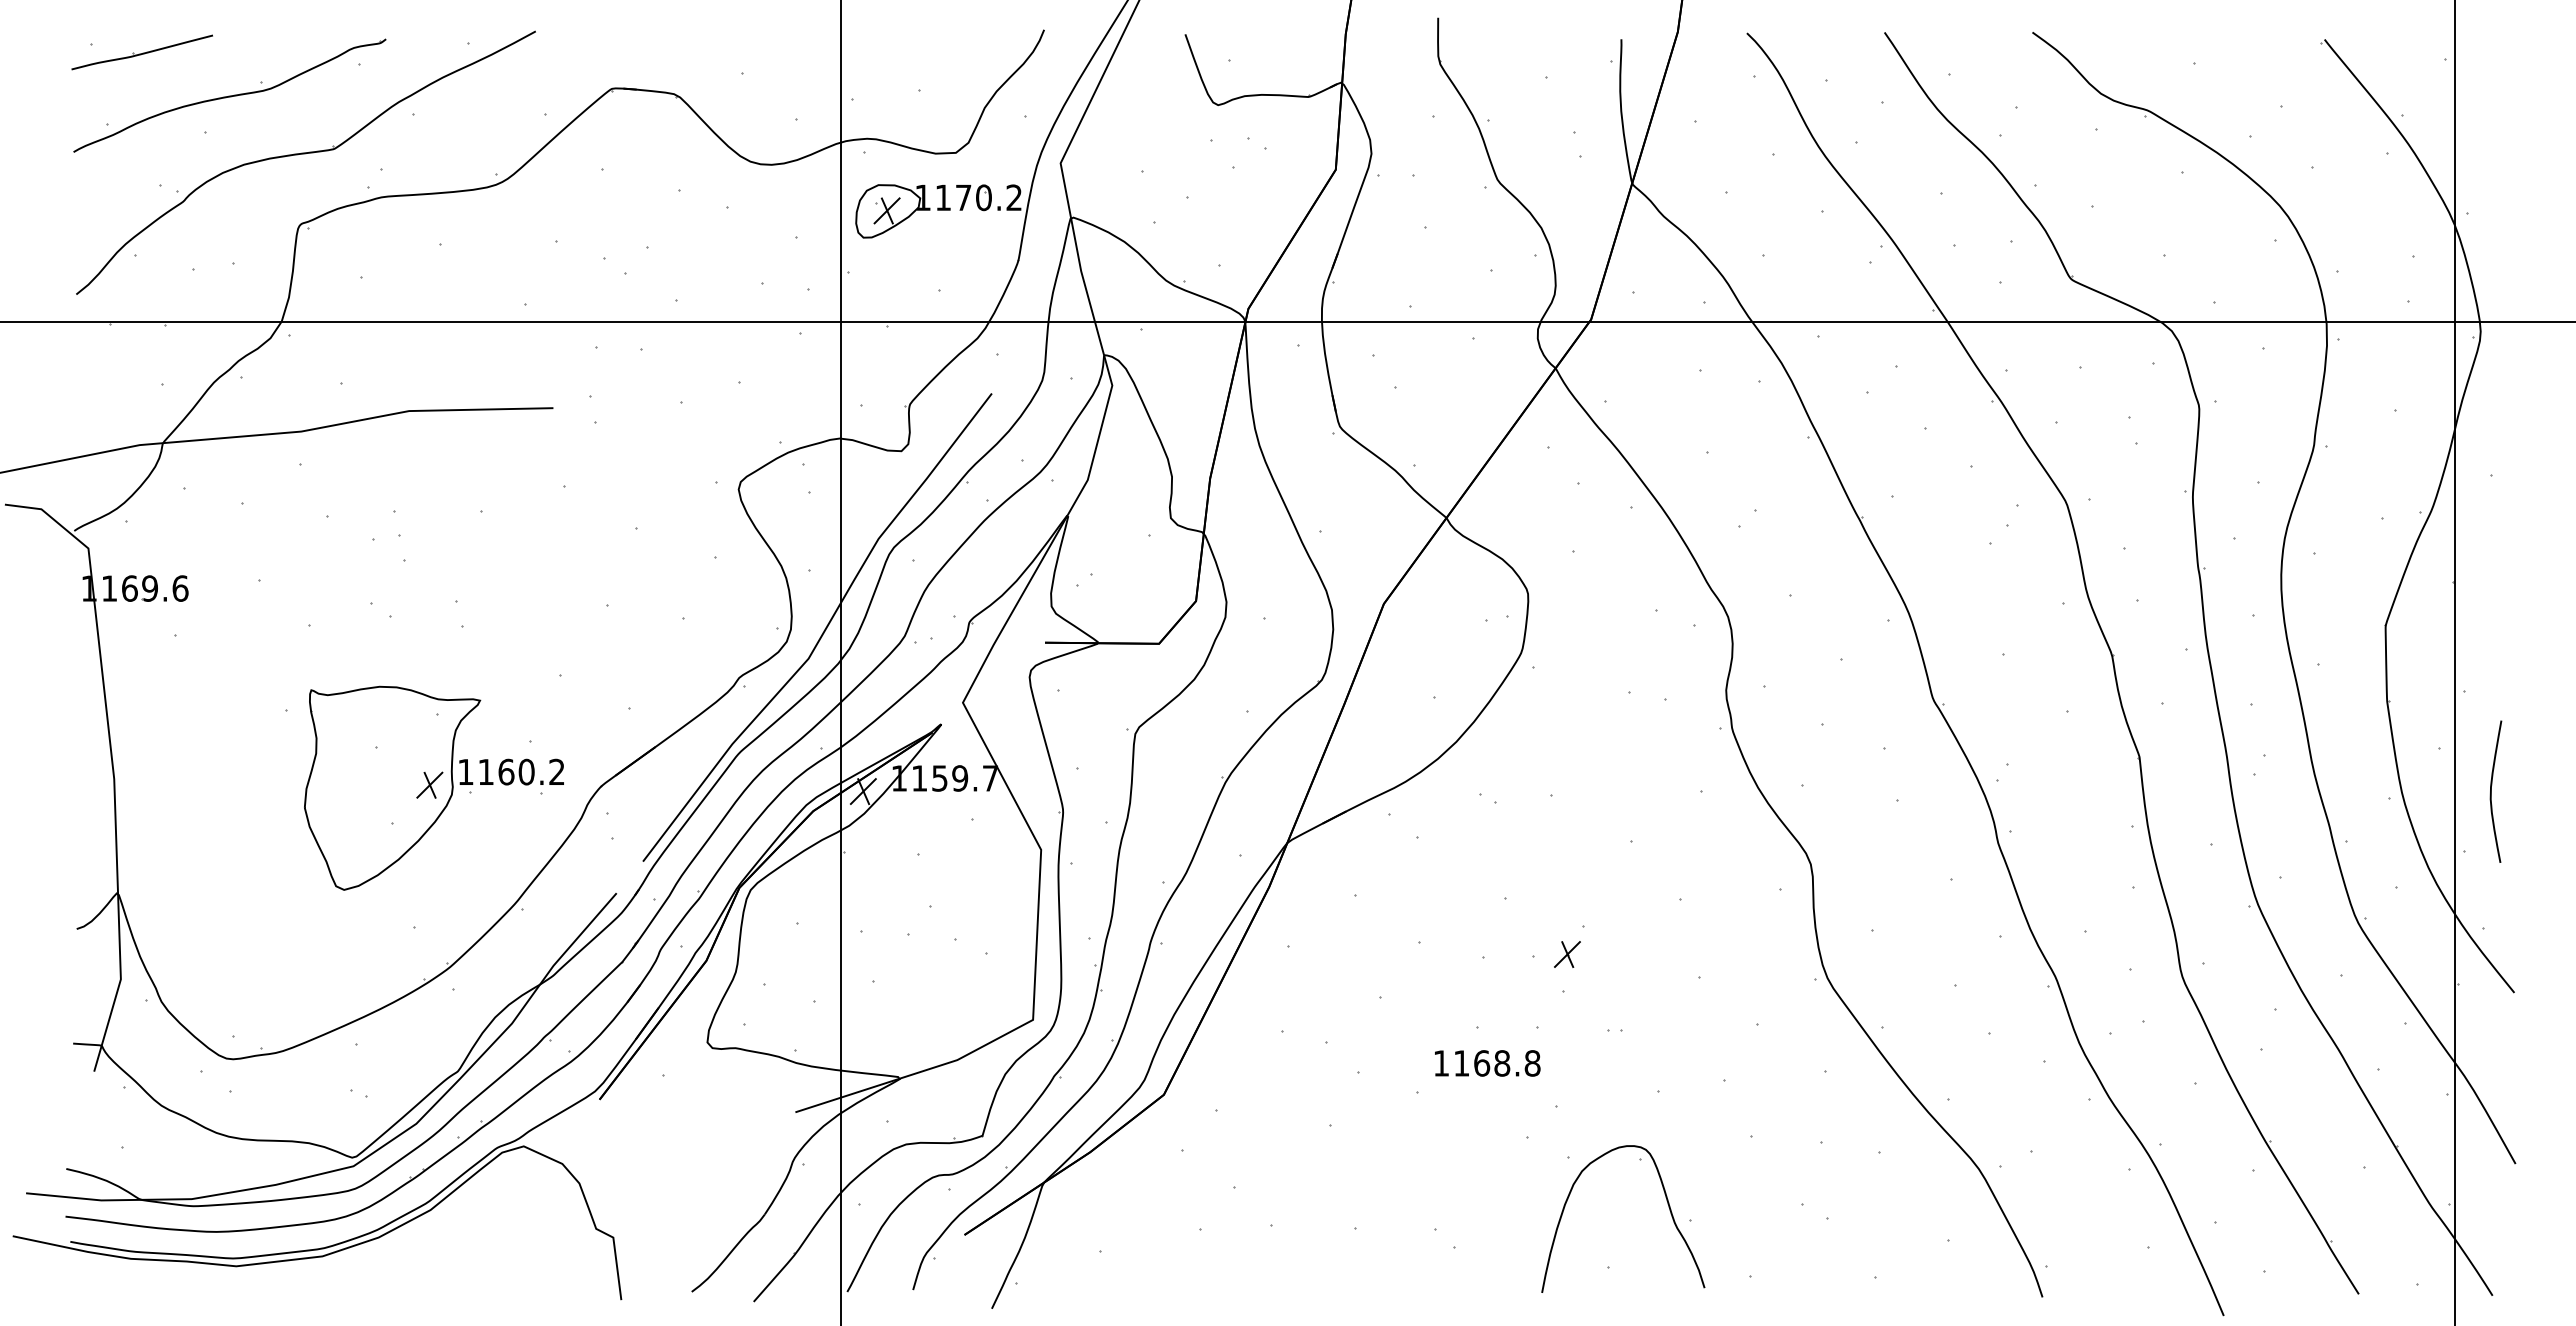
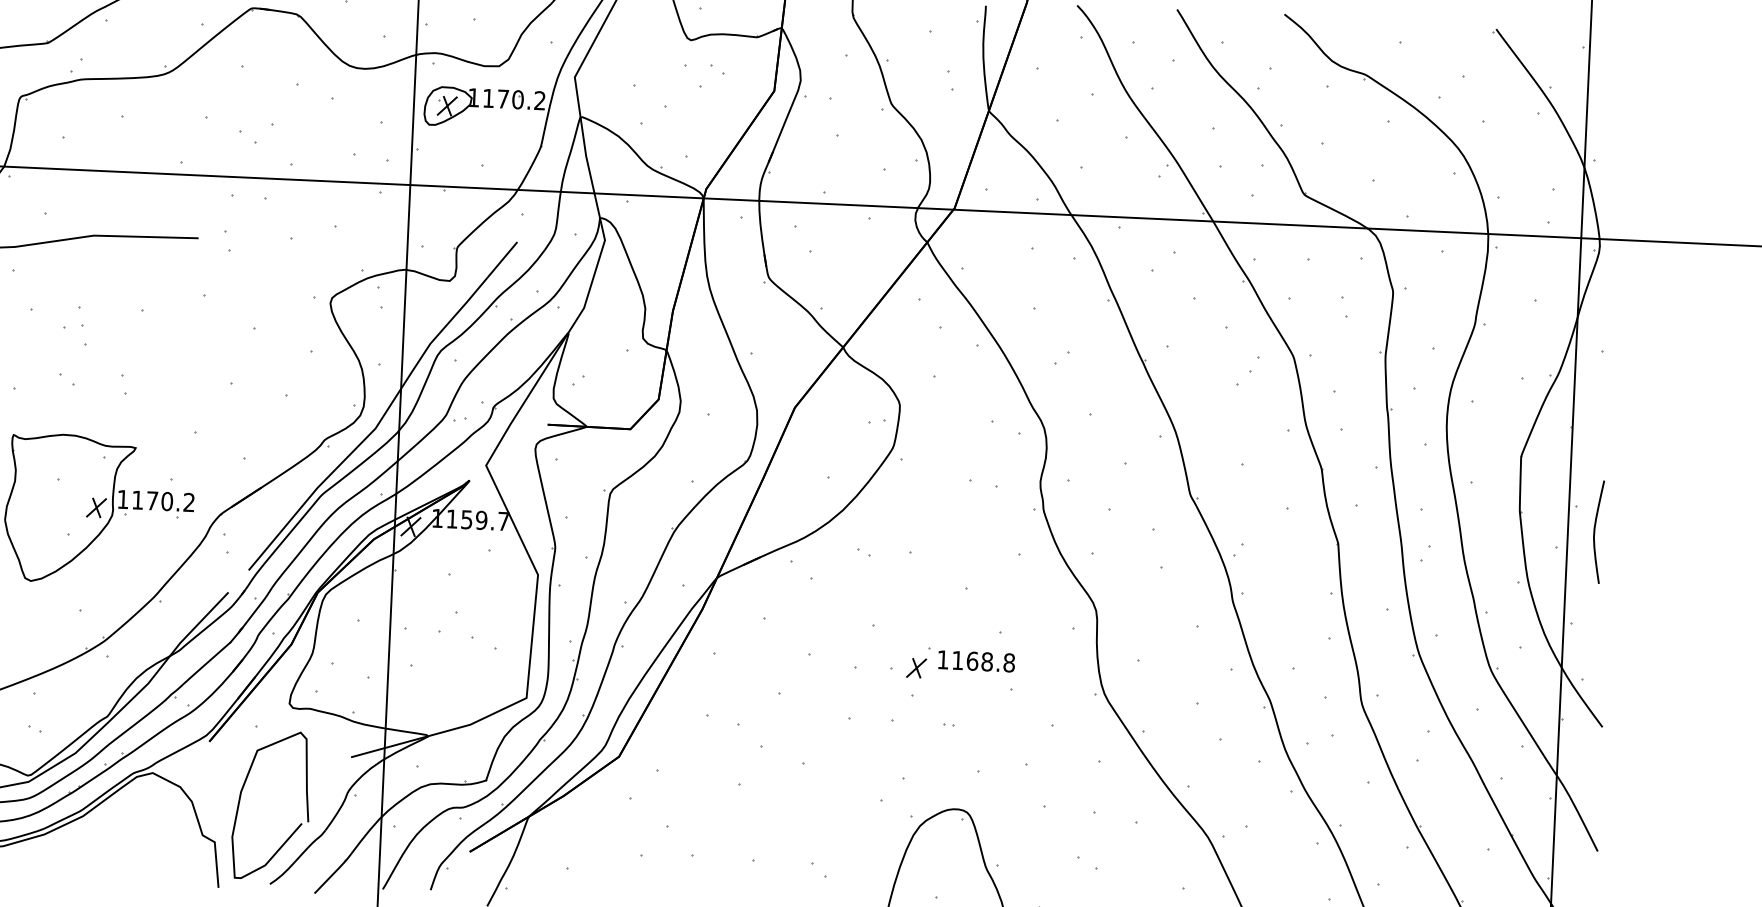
text: (506, 771) -> (152, 500), 1160.2 -> 1170.2
curve: (2491, 791) -> (1594, 531), moved
text: (1487, 1063) -> (976, 661), moved
curve: (646, 1174) -> (240, 797), added

